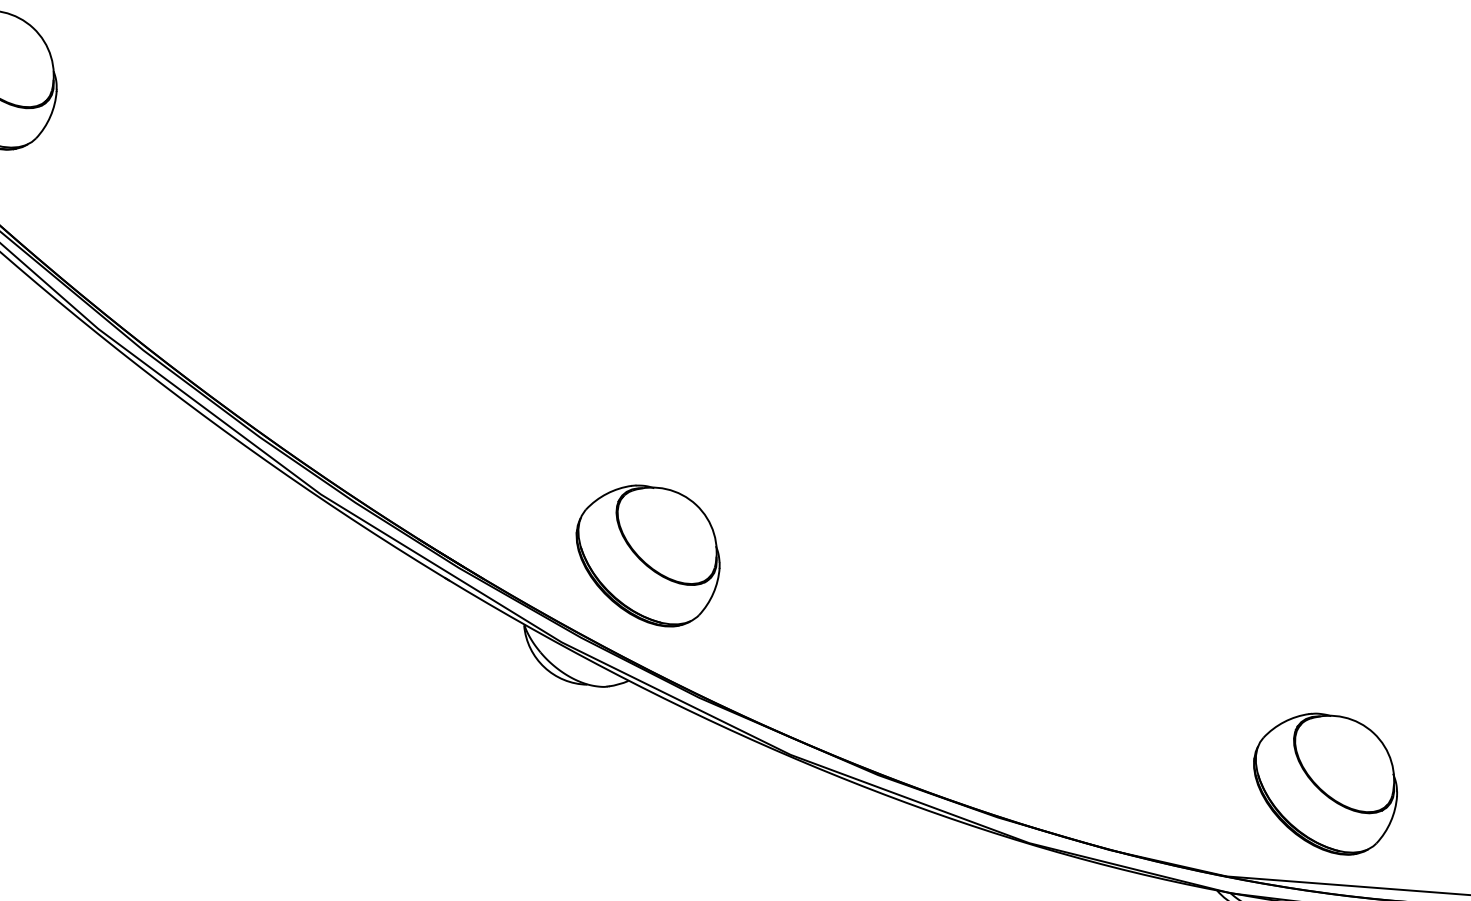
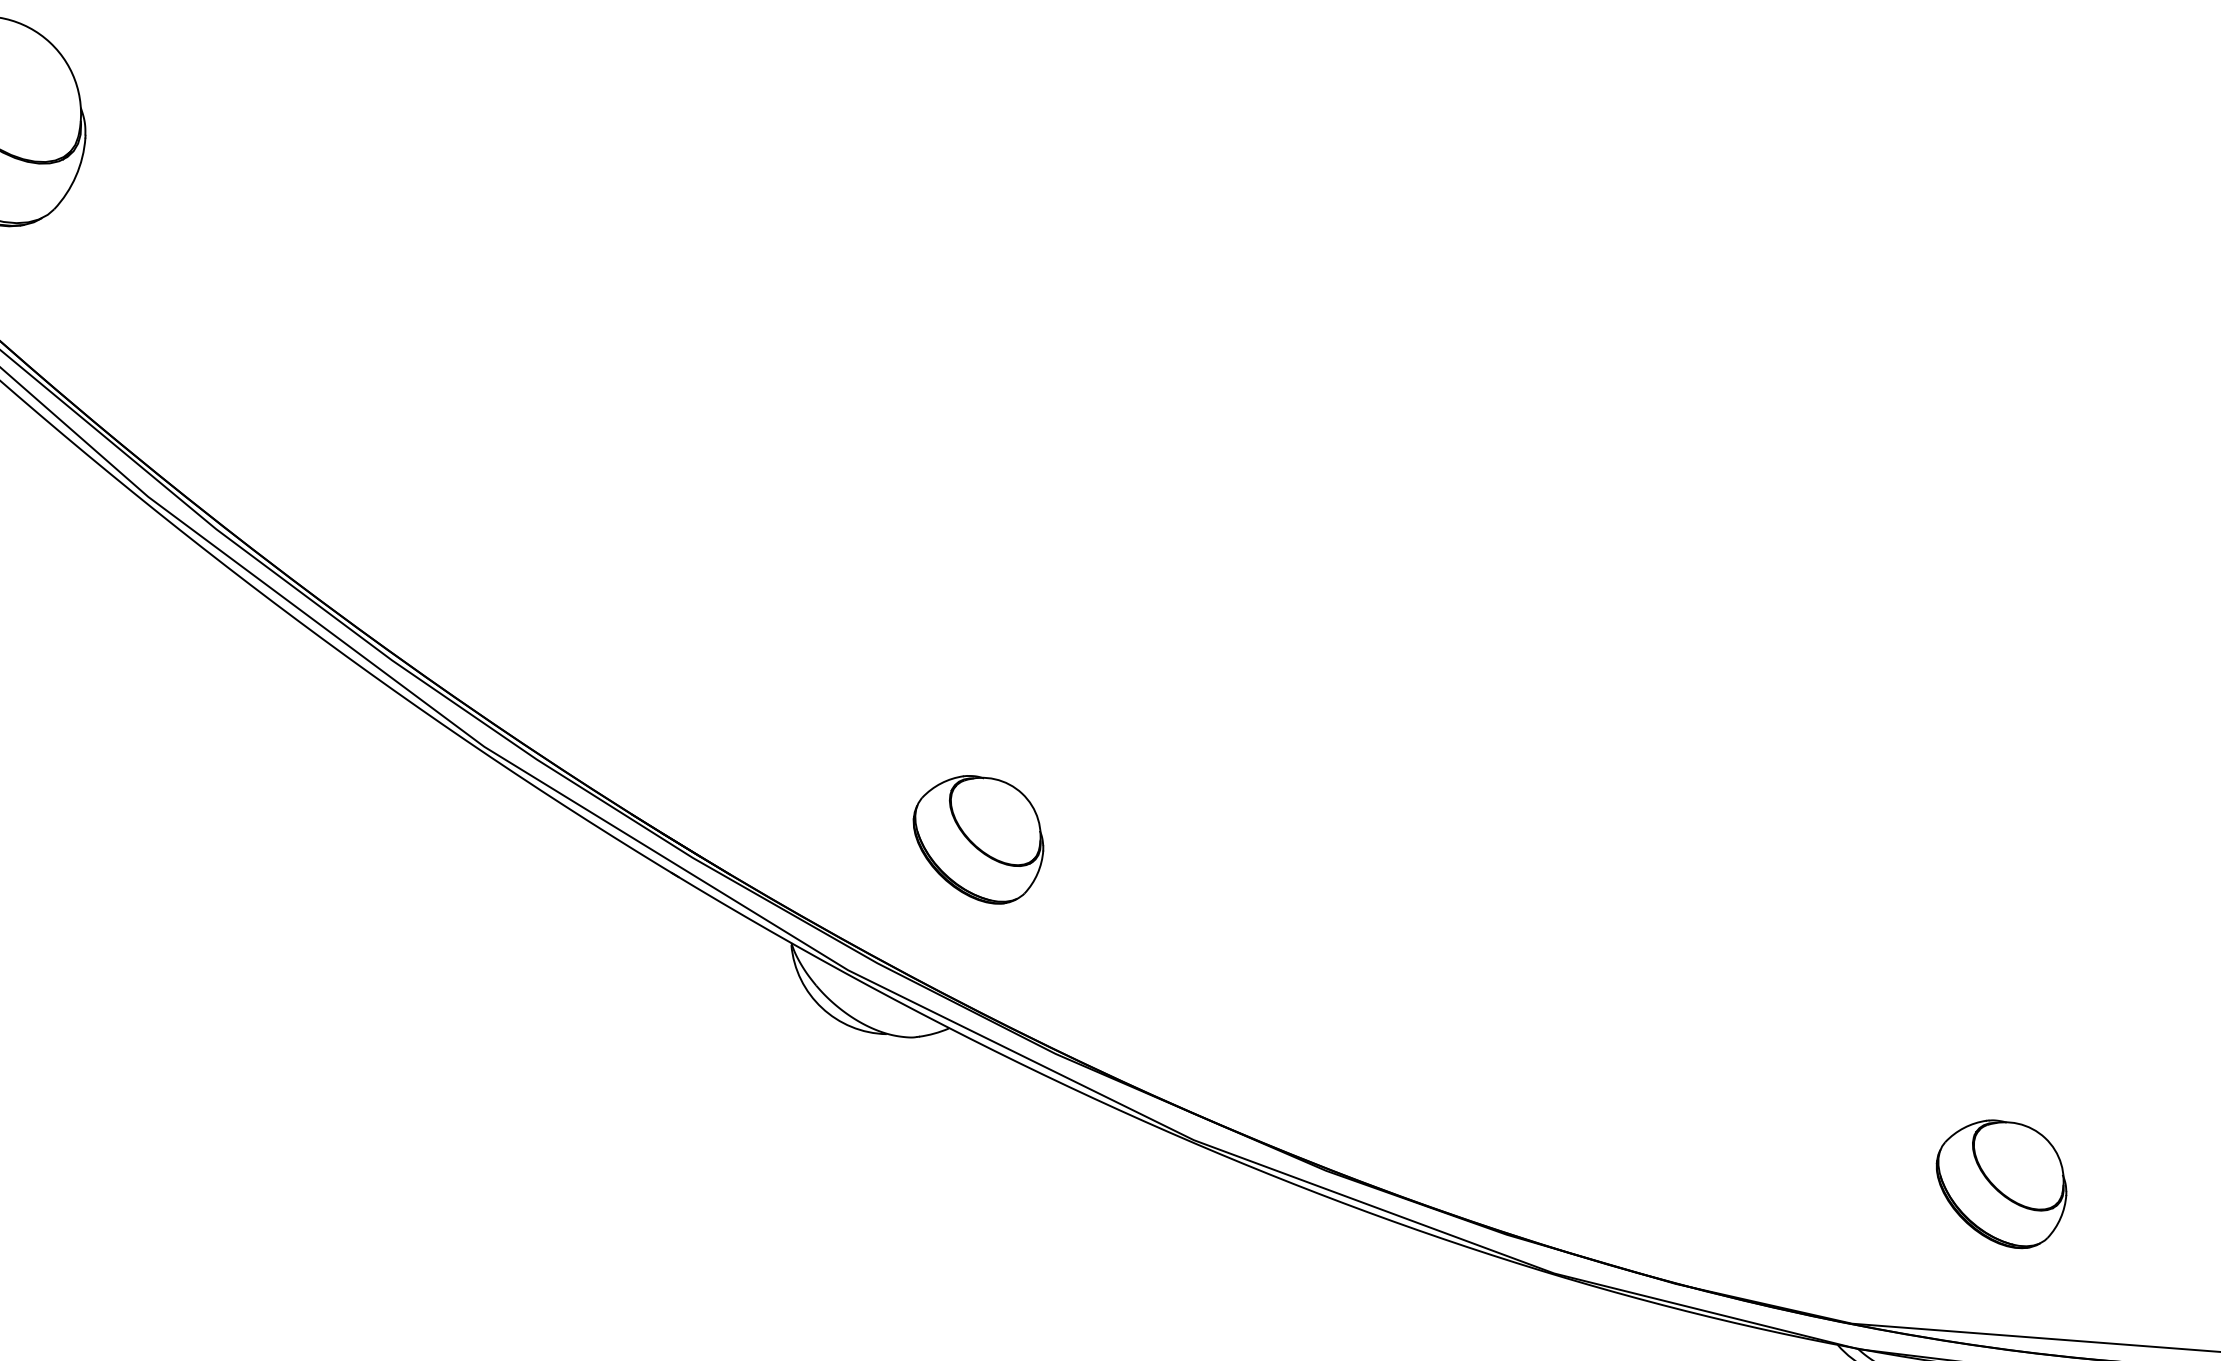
part: (647, 555) -> (977, 839), size x0.6
part: (1325, 783) -> (2001, 1183), size x0.6

